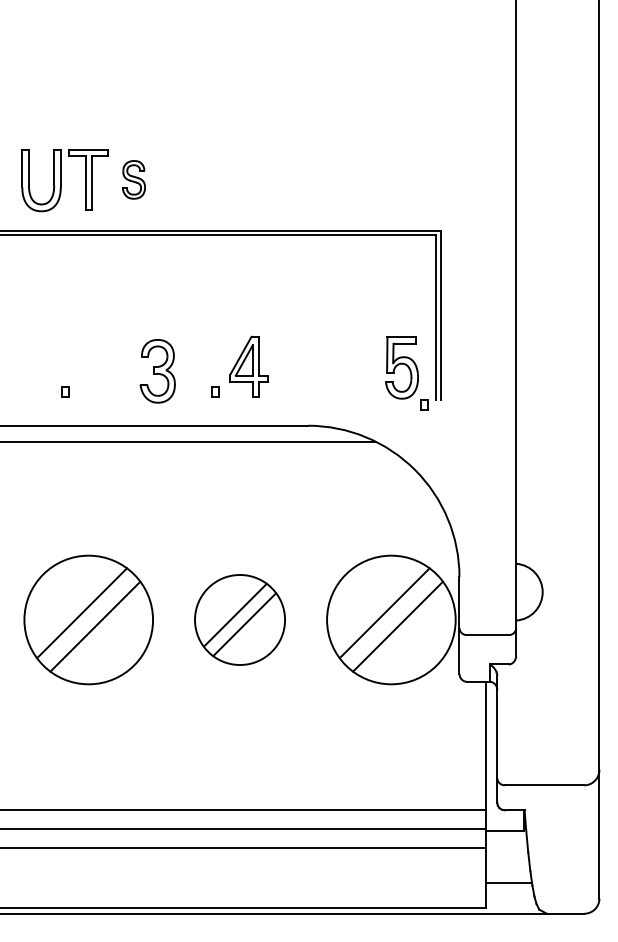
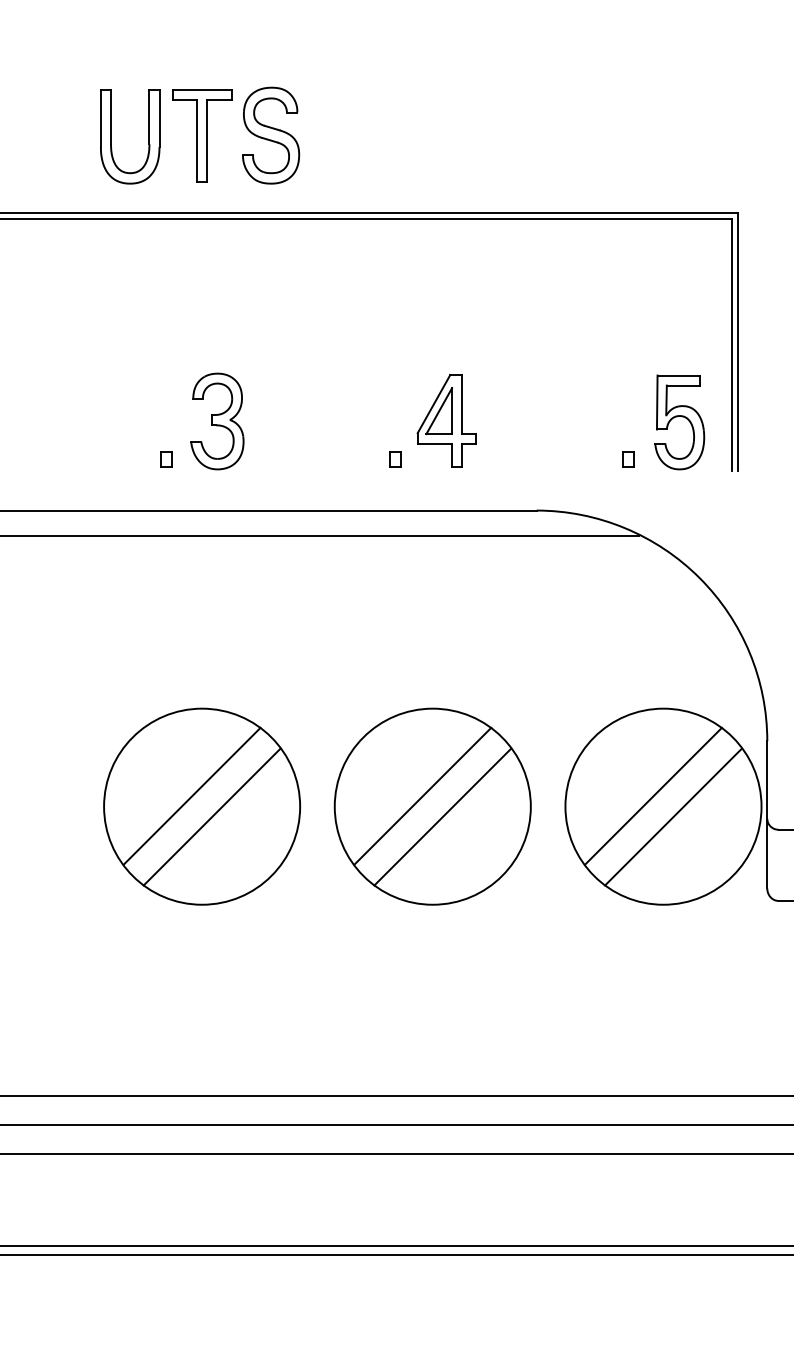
part: (133, 179) -> (270, 135), size x1.67
part: (157, 371) -> (217, 421), moved
part: (424, 404) -> (628, 458), moved
part: (239, 619) -> (431, 805), size x1.43

